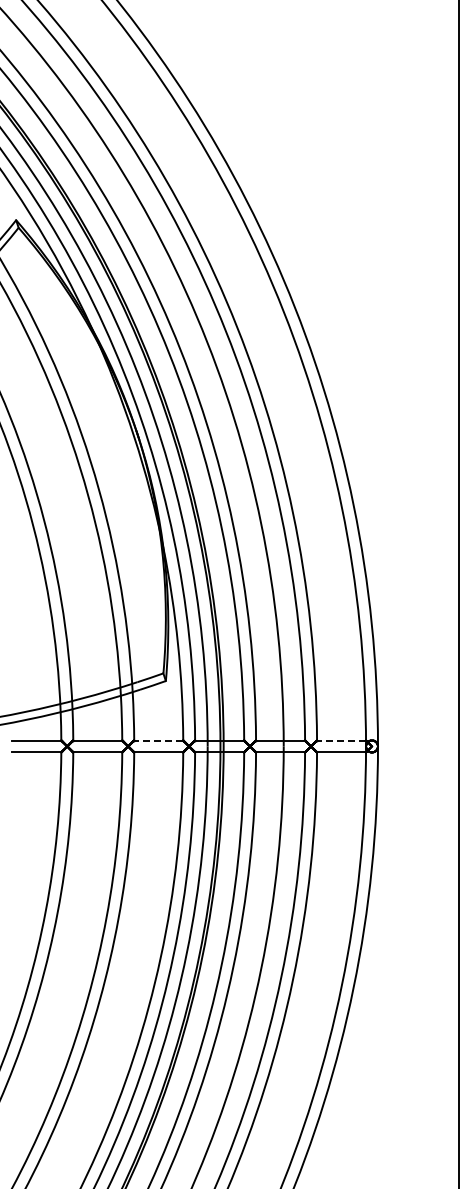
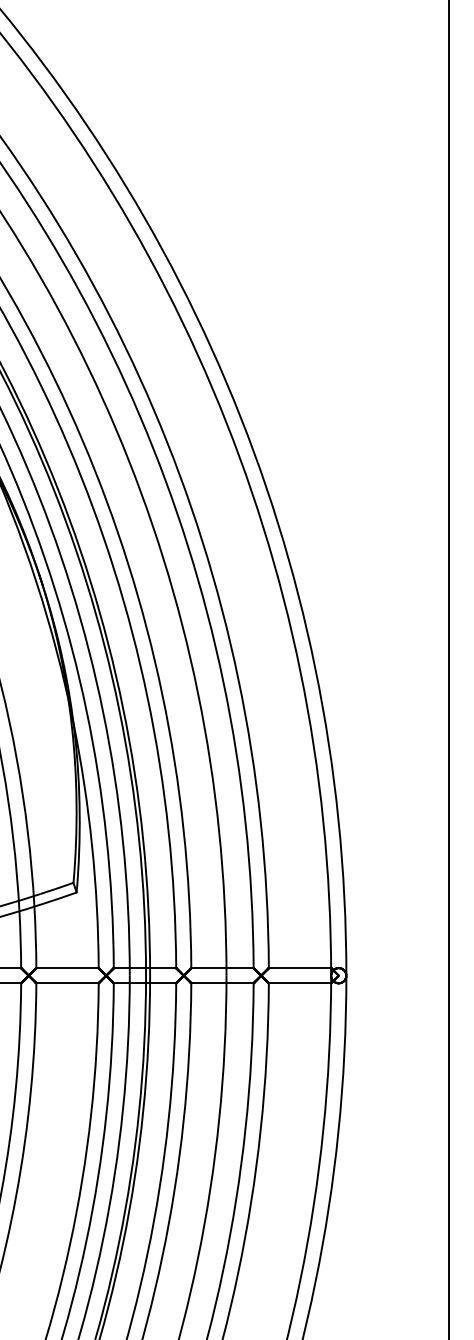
line: (158, 740) -> (67, 968), dashed -> solid
line: (341, 740) -> (299, 968), dashed -> solid

